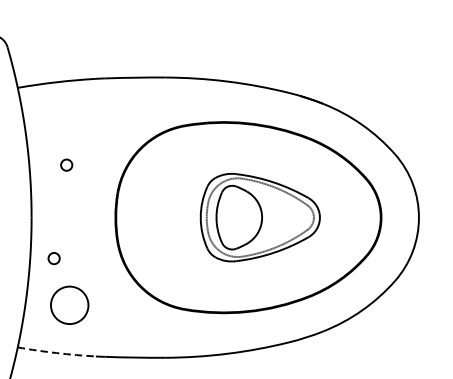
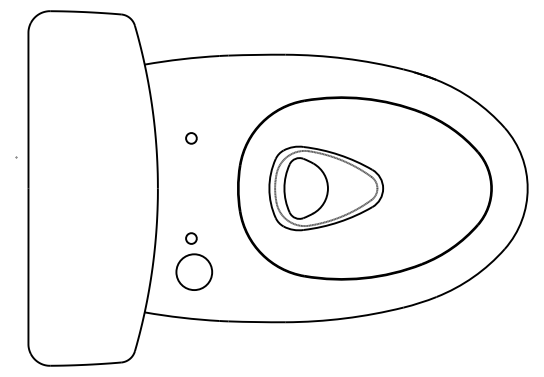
part: (259, 217) -> (325, 188), moved
circle: (54, 258) -> (191, 238), moved
arc: (56, 352) -> (181, 317), dashed -> solid

